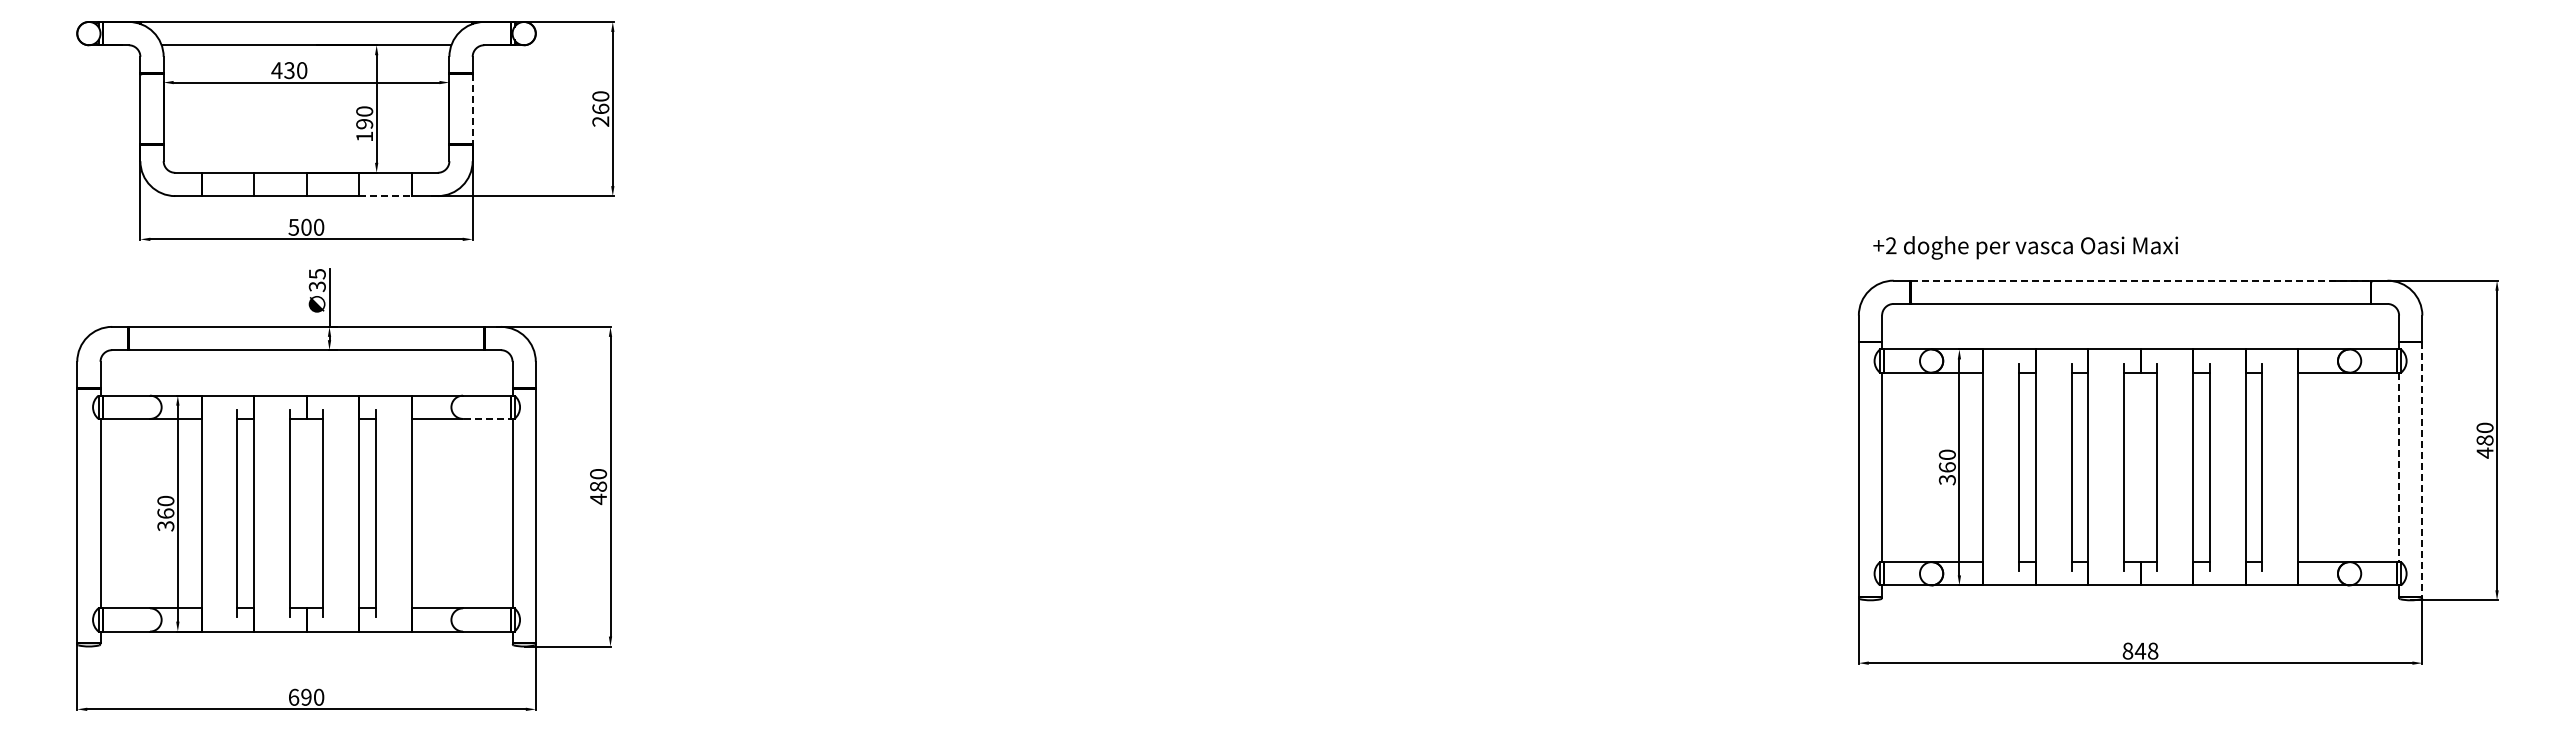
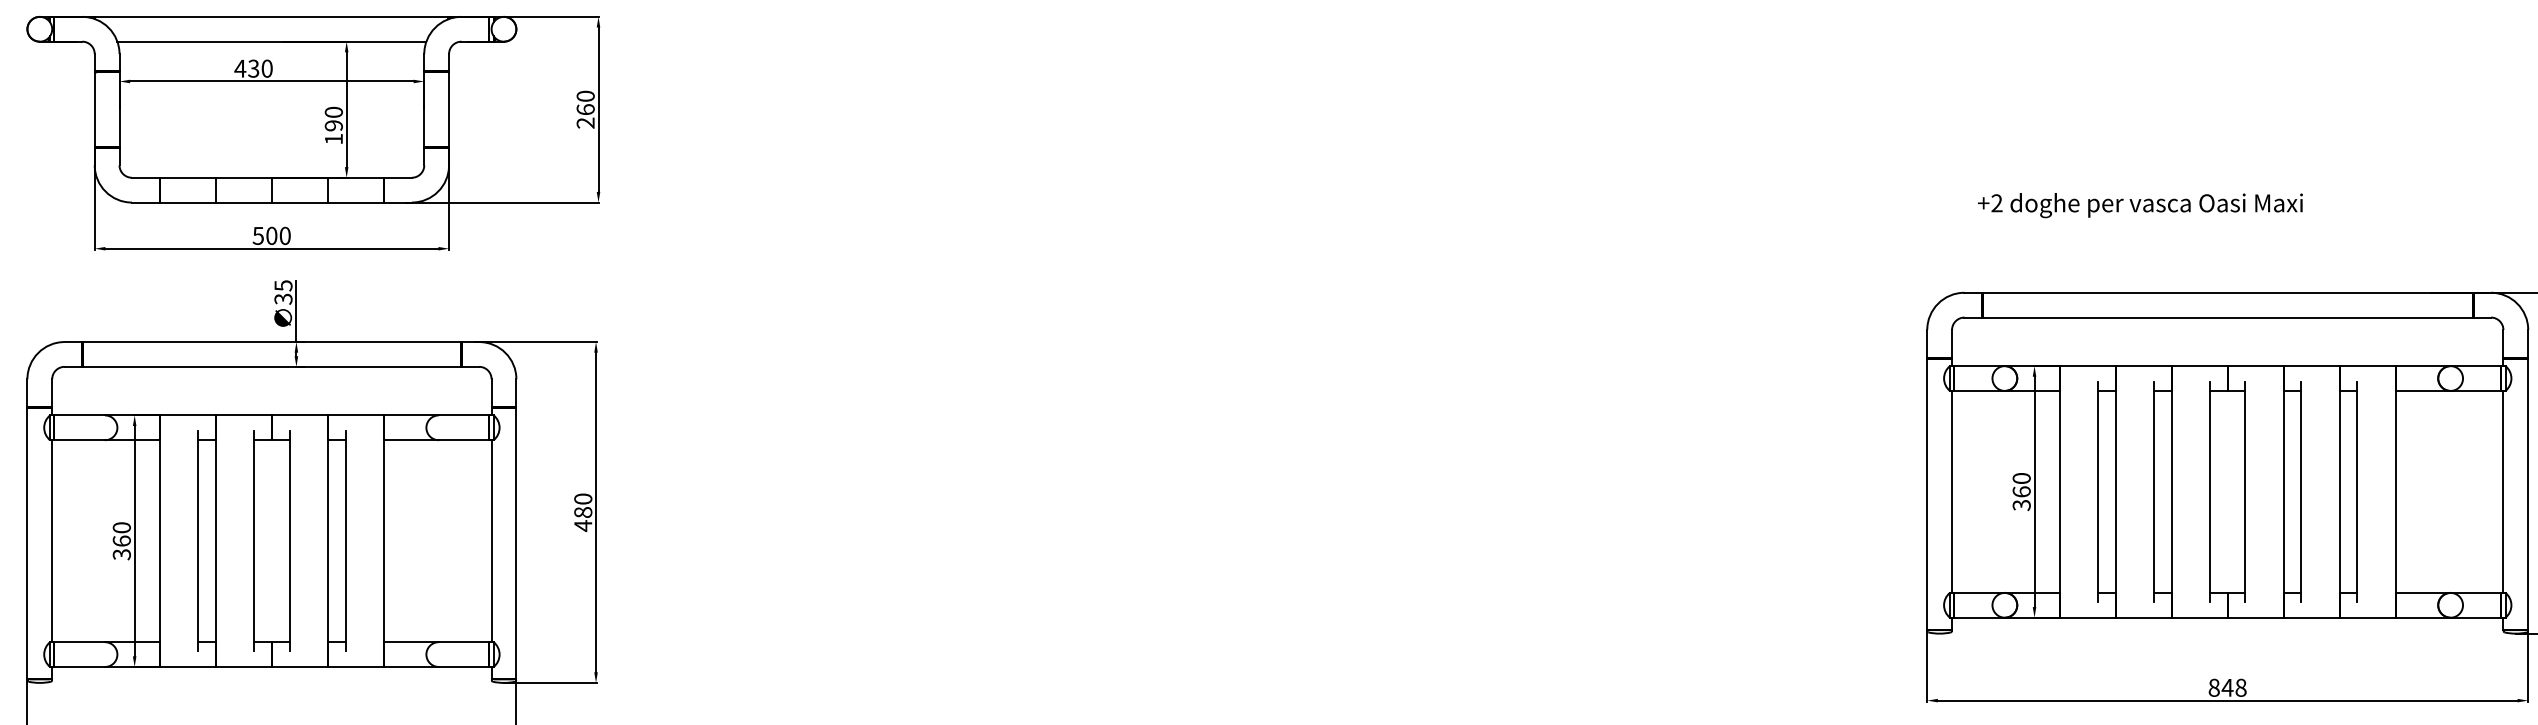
line: (472, 109) -> (448, 110), dashed -> solid
line: (385, 196) -> (356, 202), dashed -> solid
text: (2025, 247) -> (2140, 205), moved
line: (2140, 280) -> (2227, 292), dashed -> solid
line: (488, 418) -> (465, 439), dashed -> solid
line: (2399, 467) -> (2503, 491), dashed -> solid
line: (2422, 470) -> (2528, 495), dashed -> solid

